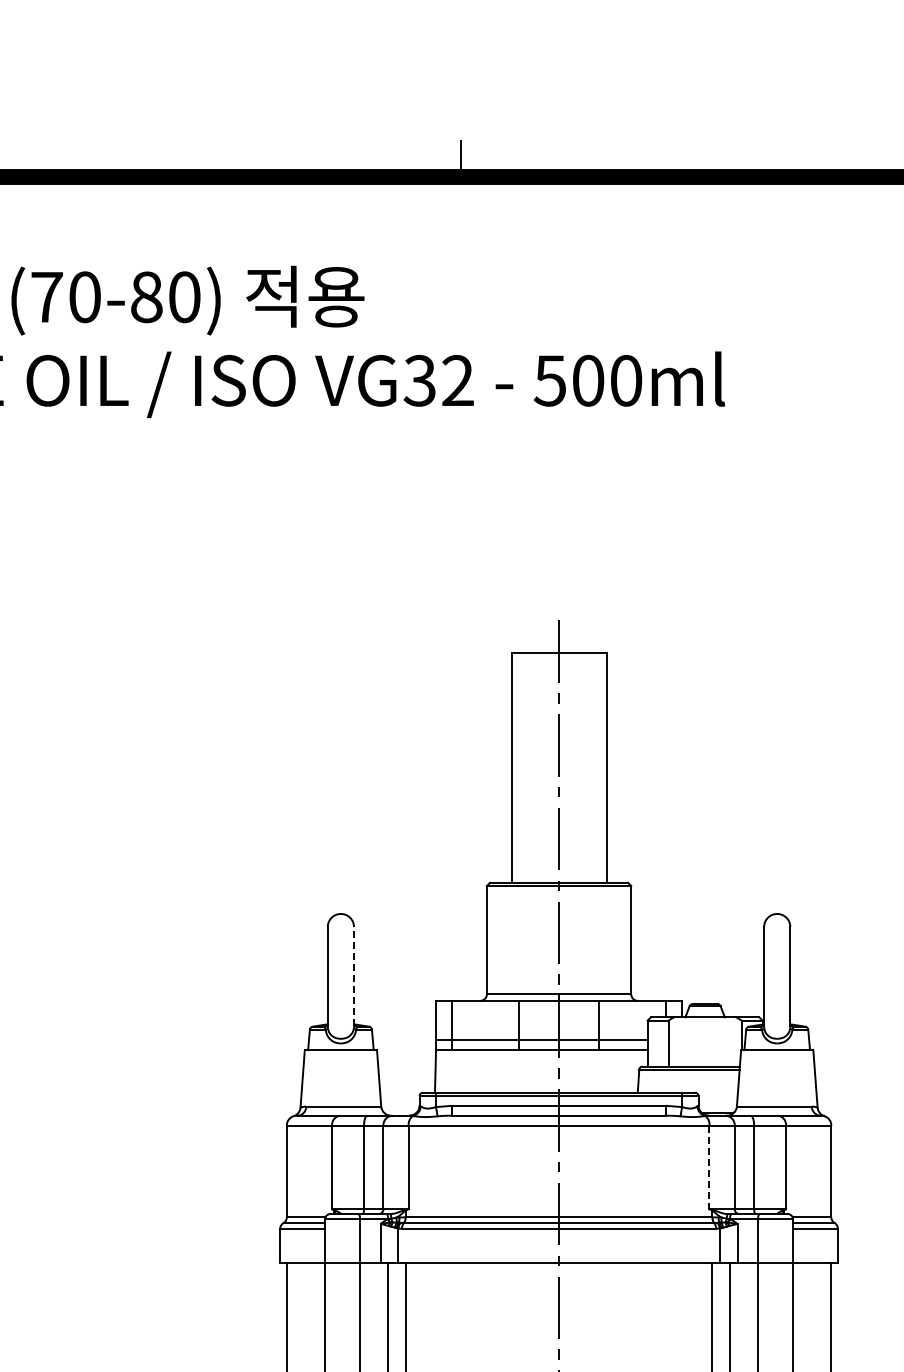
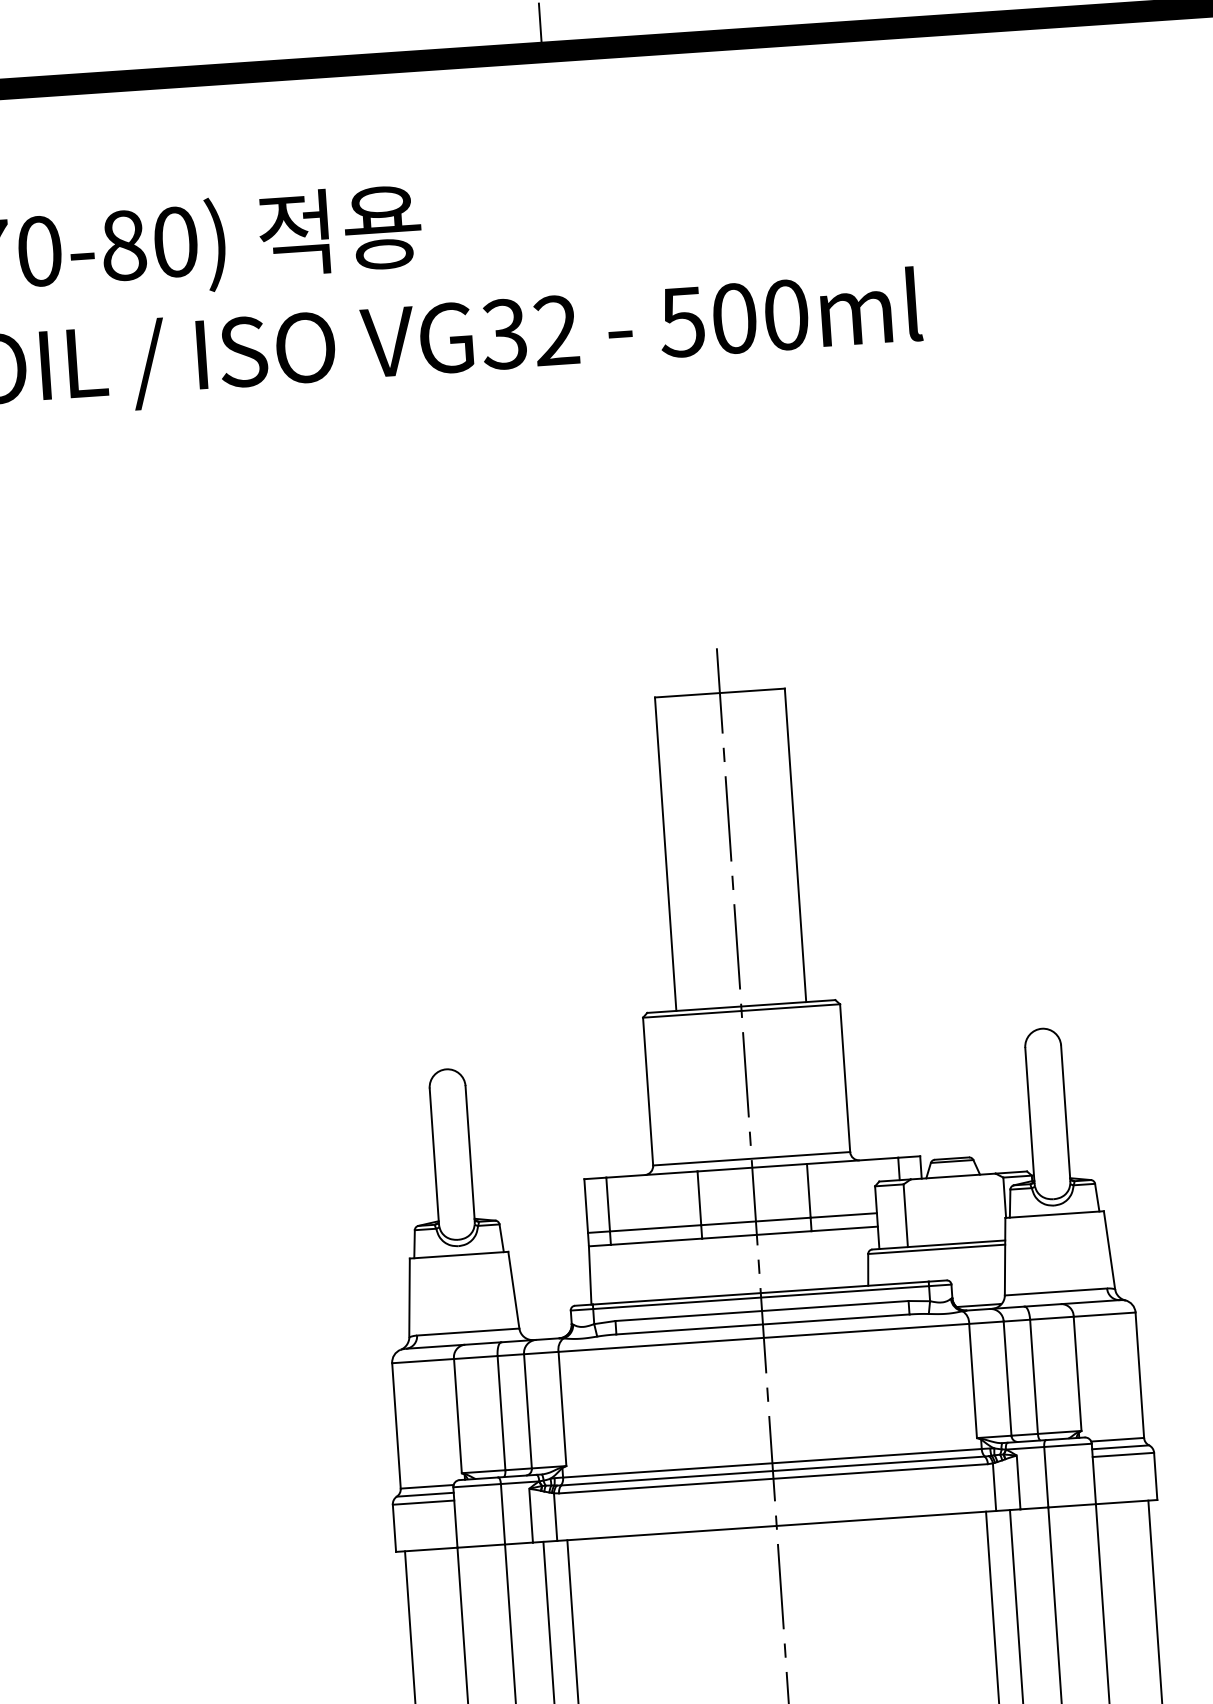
line: (354, 976) -> (470, 1153), dashed -> solid
line: (709, 1167) -> (973, 1381), dashed -> solid

